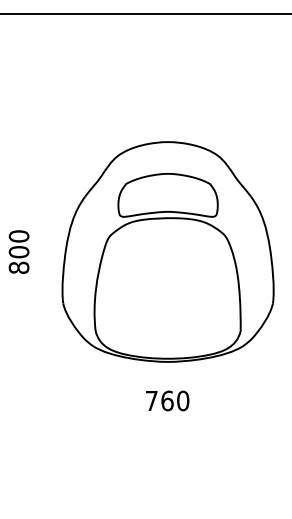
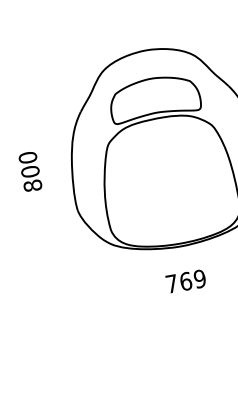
text: (183, 400) -> (200, 278), 760 -> 769

